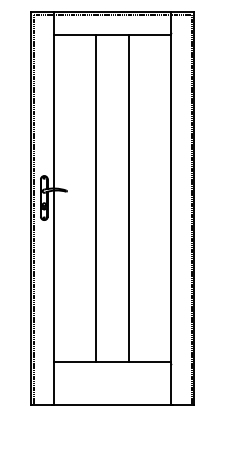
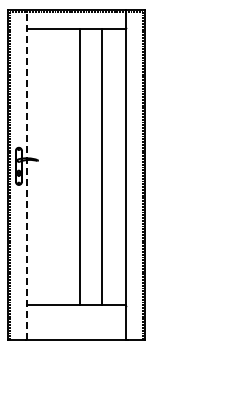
line: (96, 198) -> (79, 166), moved
line: (129, 198) -> (102, 166), moved
line: (54, 207) -> (27, 174), solid -> dashed

